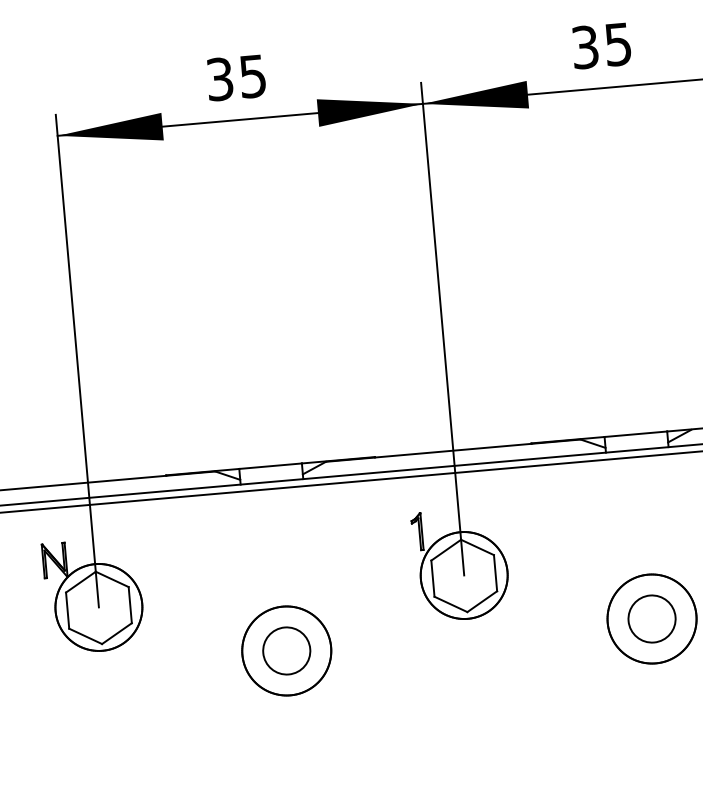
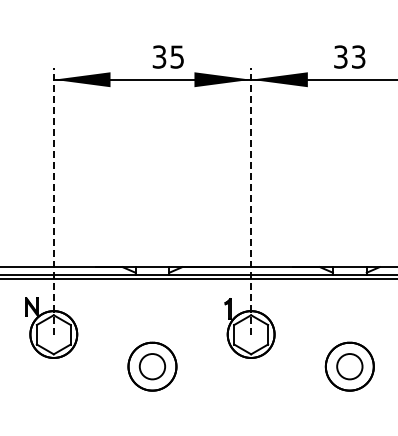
text: (617, 43) -> (358, 56), 35 -> 33
text: (234, 76) -> (167, 56), moved
line: (443, 327) -> (251, 200), solid -> dashed
line: (76, 359) -> (53, 200), solid -> dashed

